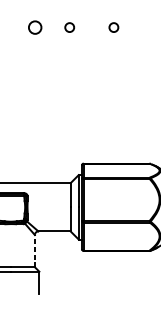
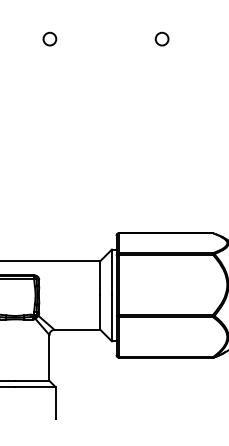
circle: (34, 27) -> (49, 38), size x0.71
circle: (69, 27) -> (98, 38), removed
line: (34, 250) -> (49, 357), dashed -> solid

